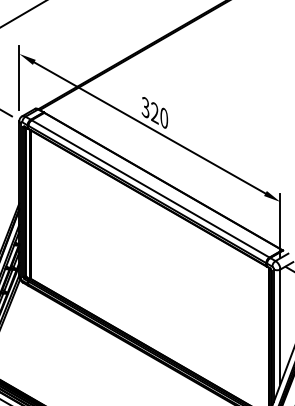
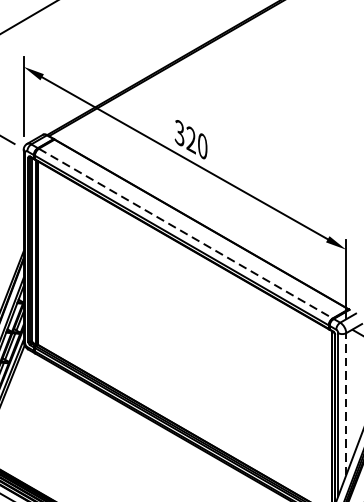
line: (151, 189) -> (186, 234), solid -> dashed
line: (280, 326) -> (346, 403), solid -> dashed

